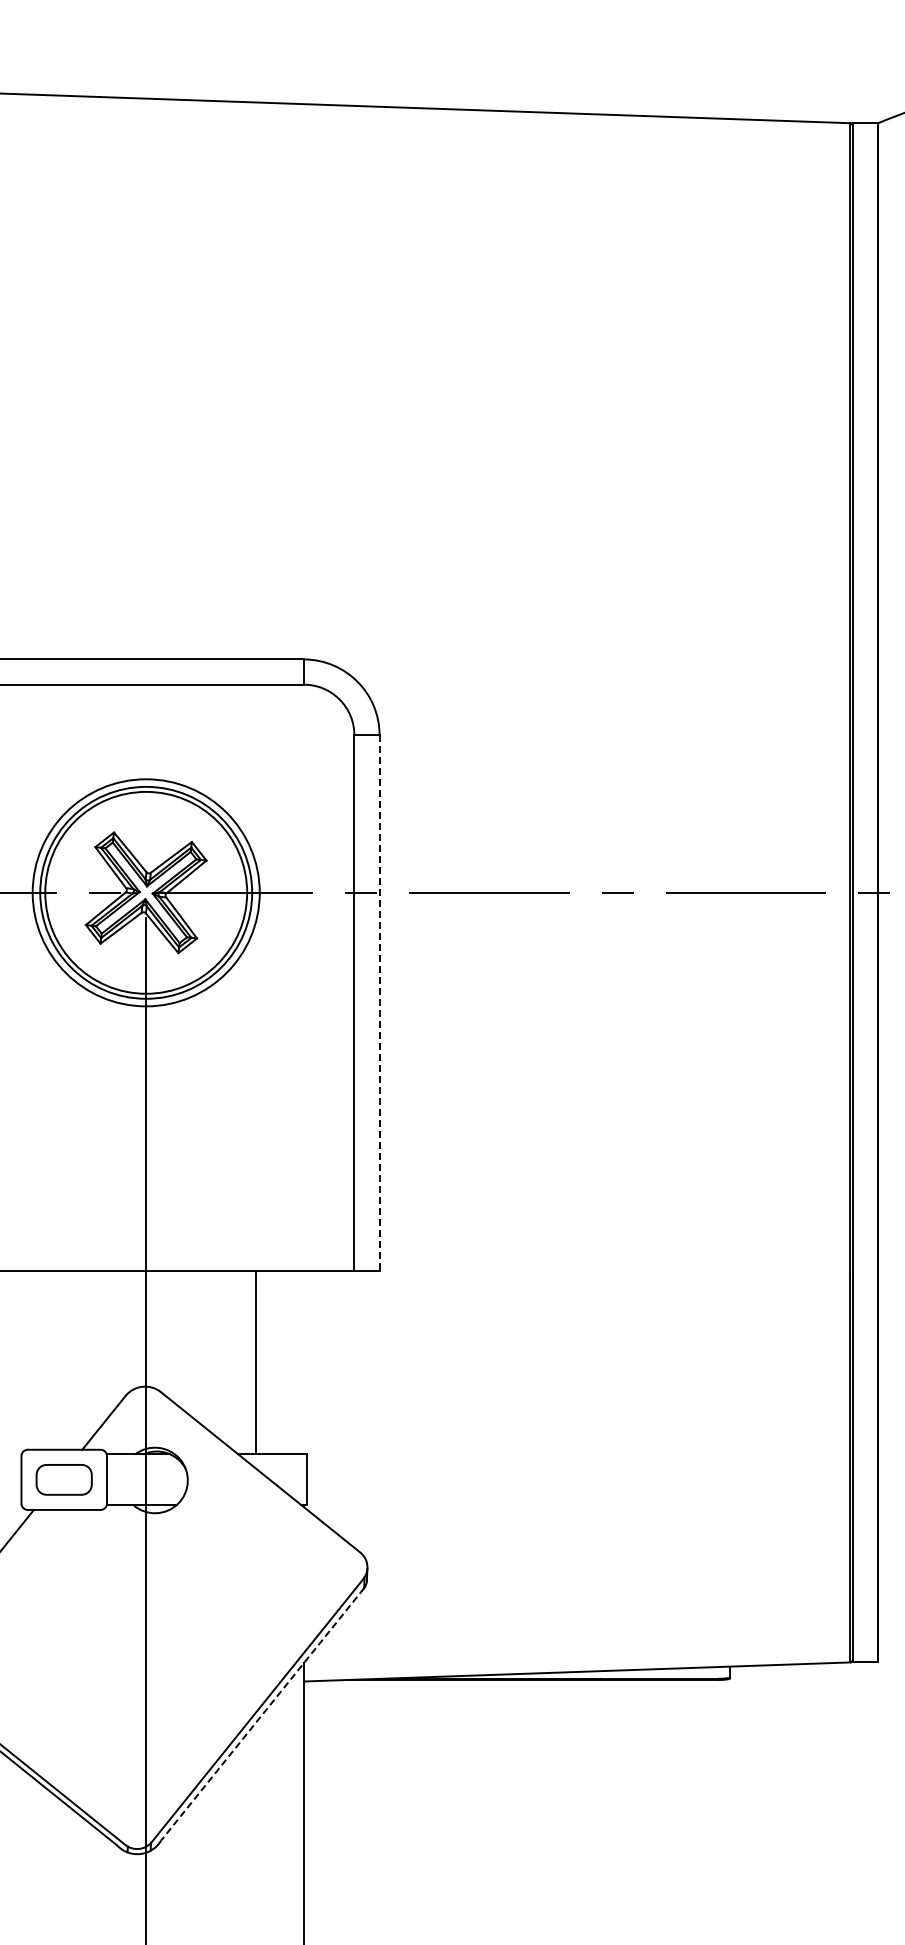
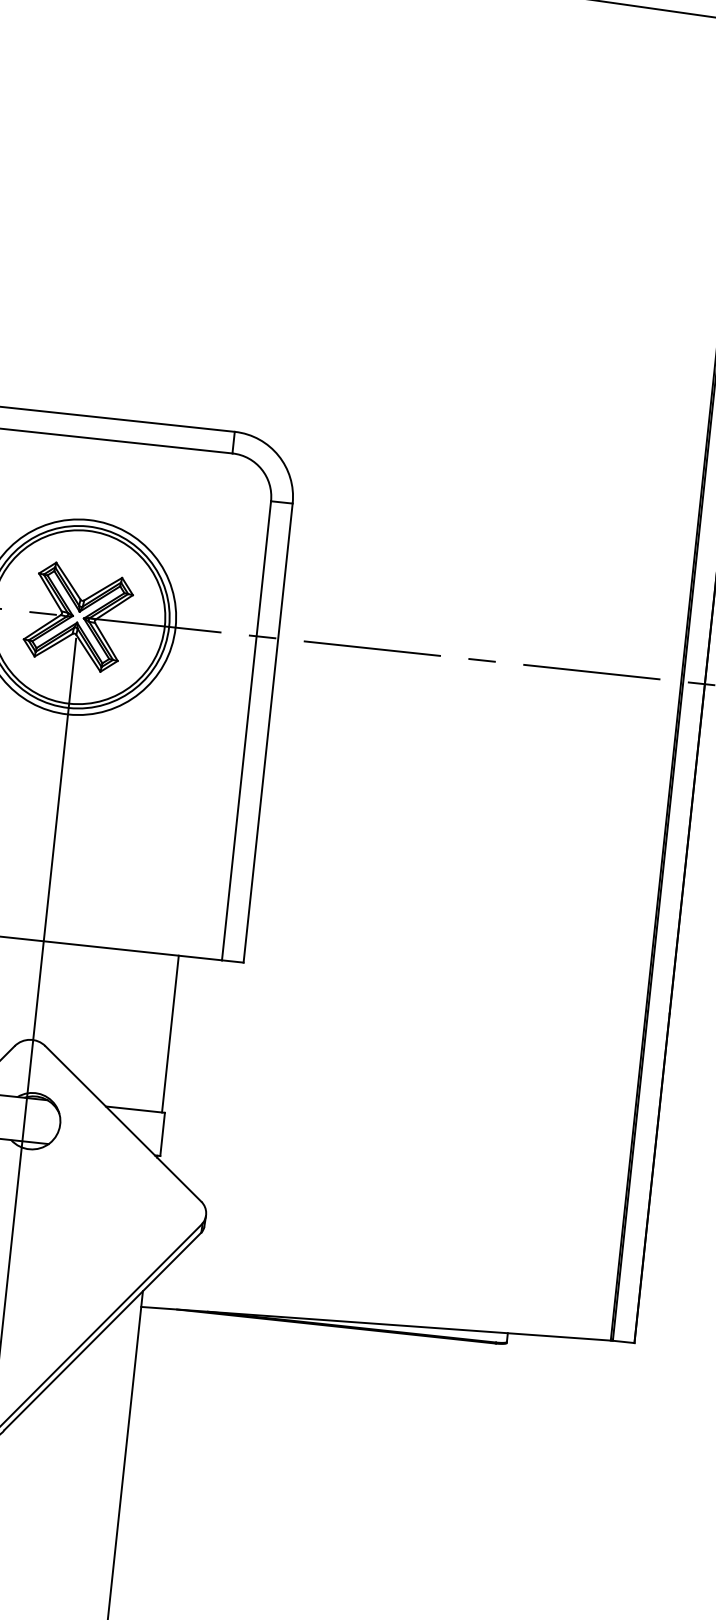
line: (379, 1003) -> (268, 733), dashed -> solid
line: (255, 1362) -> (170, 1033), moved
line: (262, 1714) -> (102, 1331), dashed -> solid

